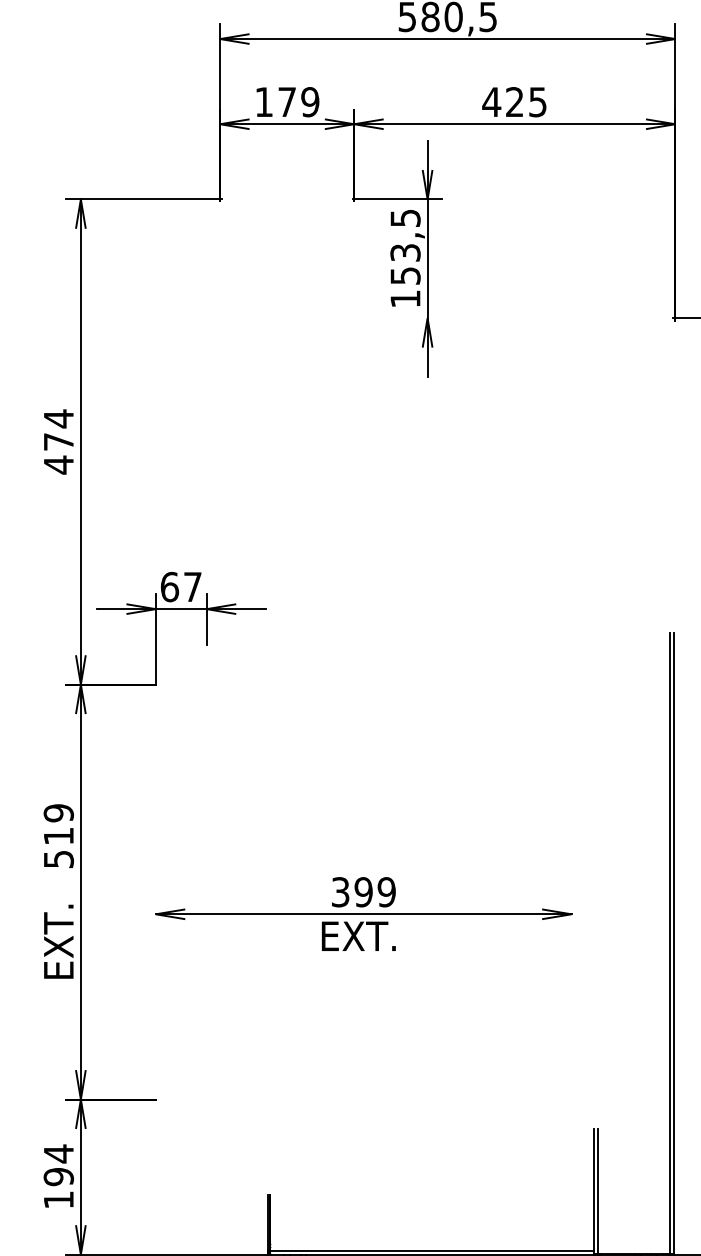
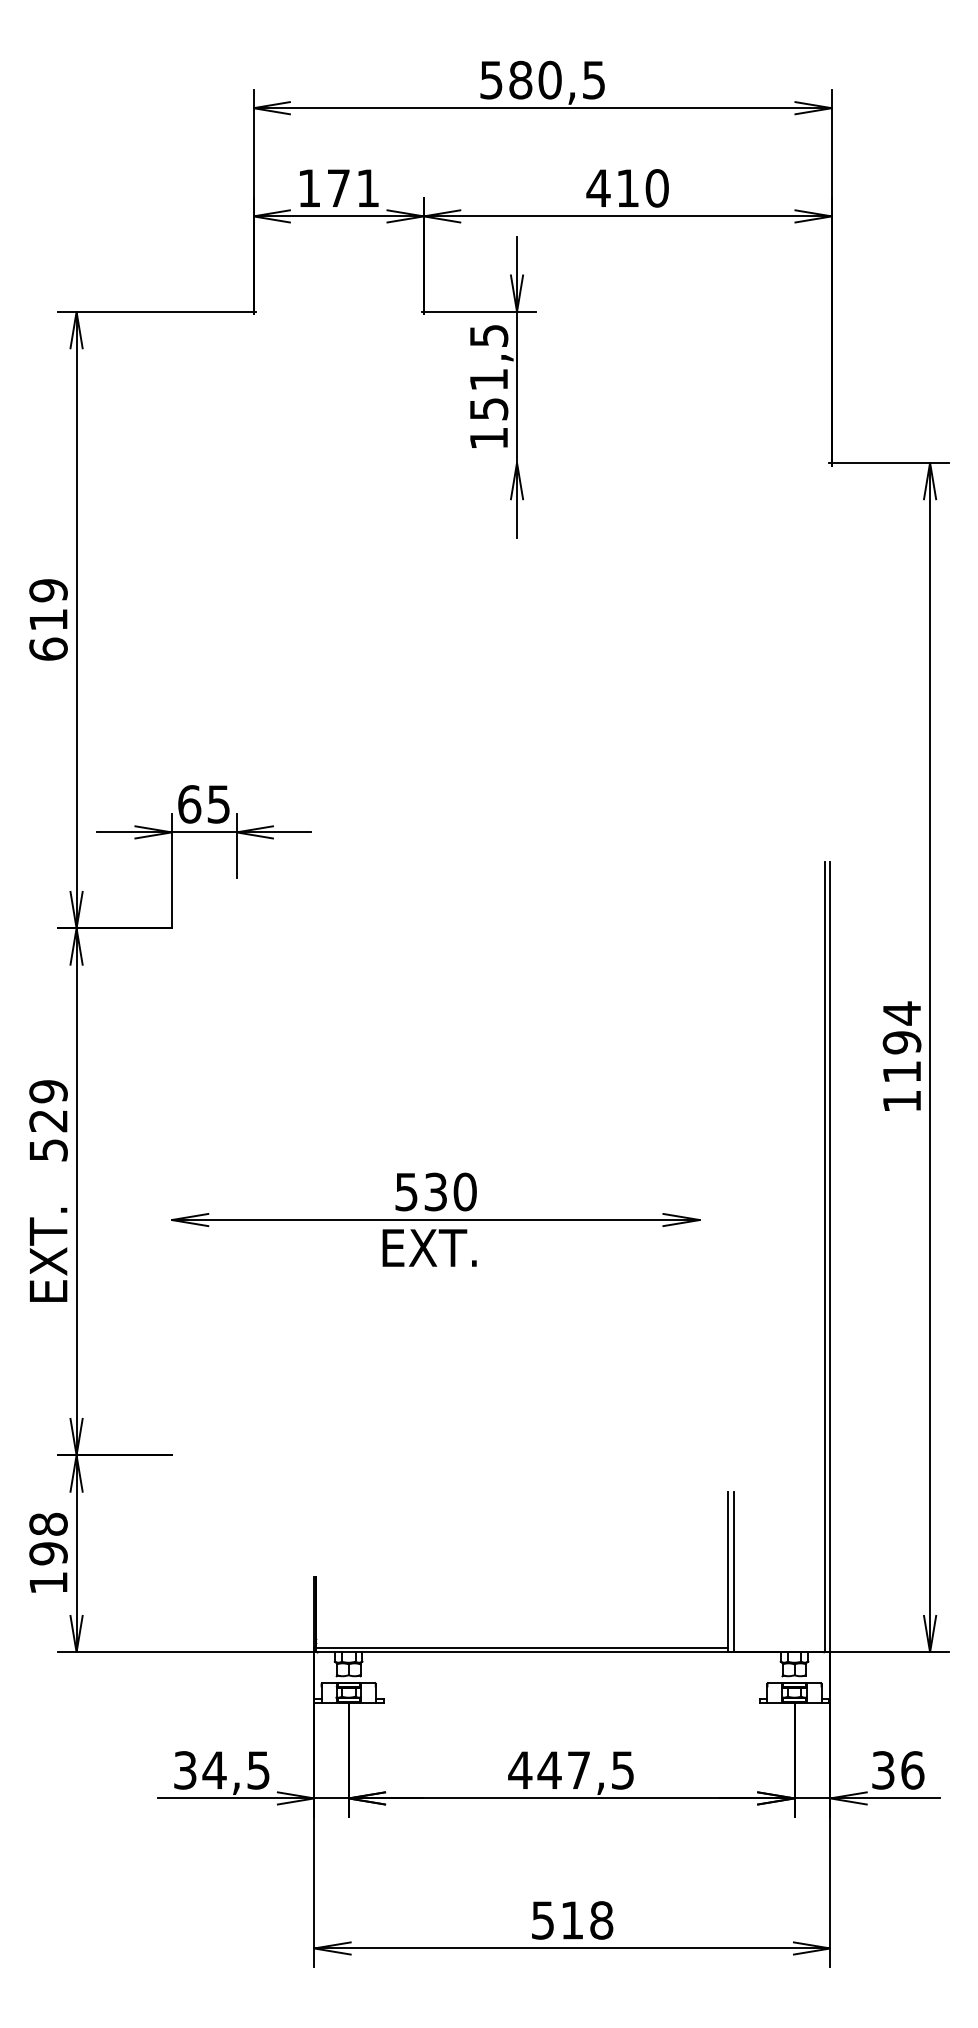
text: (309, 102) -> (367, 188), 179 -> 171
text: (526, 102) -> (642, 188), 425 -> 410
text: (405, 252) -> (488, 379), 153,5 -> 151,5
text: (58, 441) -> (48, 619), 474 -> 619
text: (192, 587) -> (218, 804), 67 -> 65
text: (58, 836) -> (48, 1121), 519 -> 529
text: (364, 891) -> (436, 1191), 399 -> 530
text: (58, 1153) -> (48, 1524), 194 -> 198

